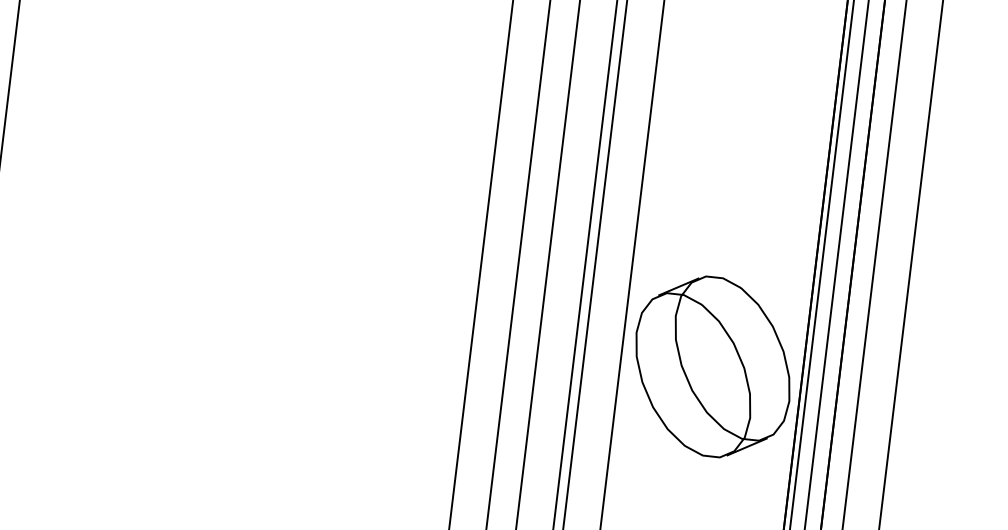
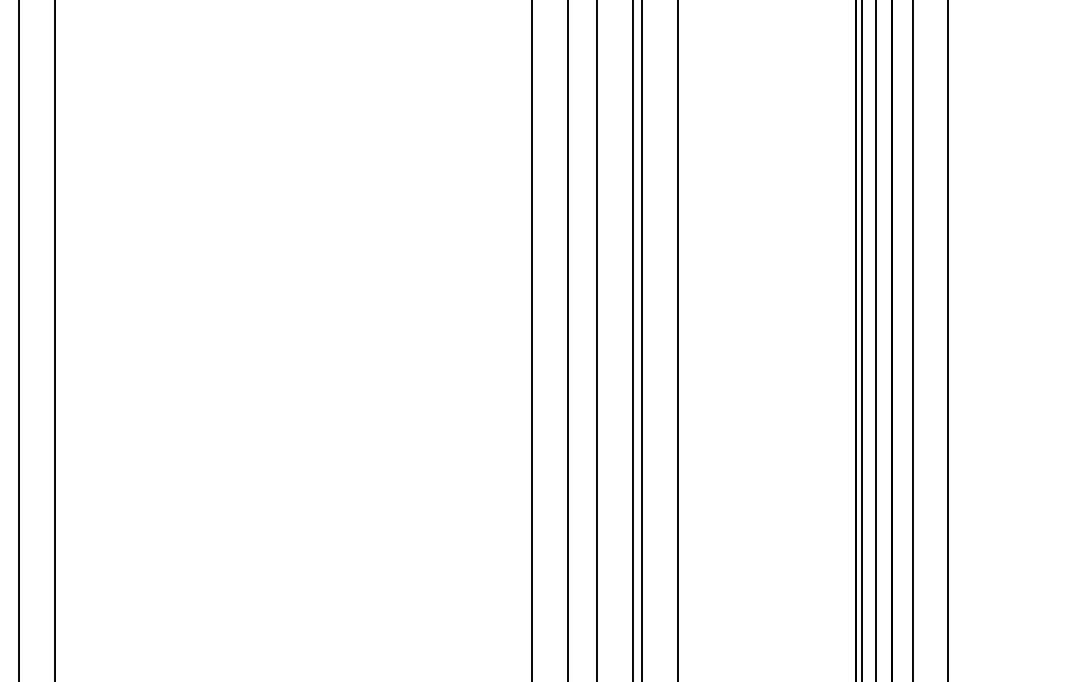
part: (712, 366) -> (767, 424), removed

